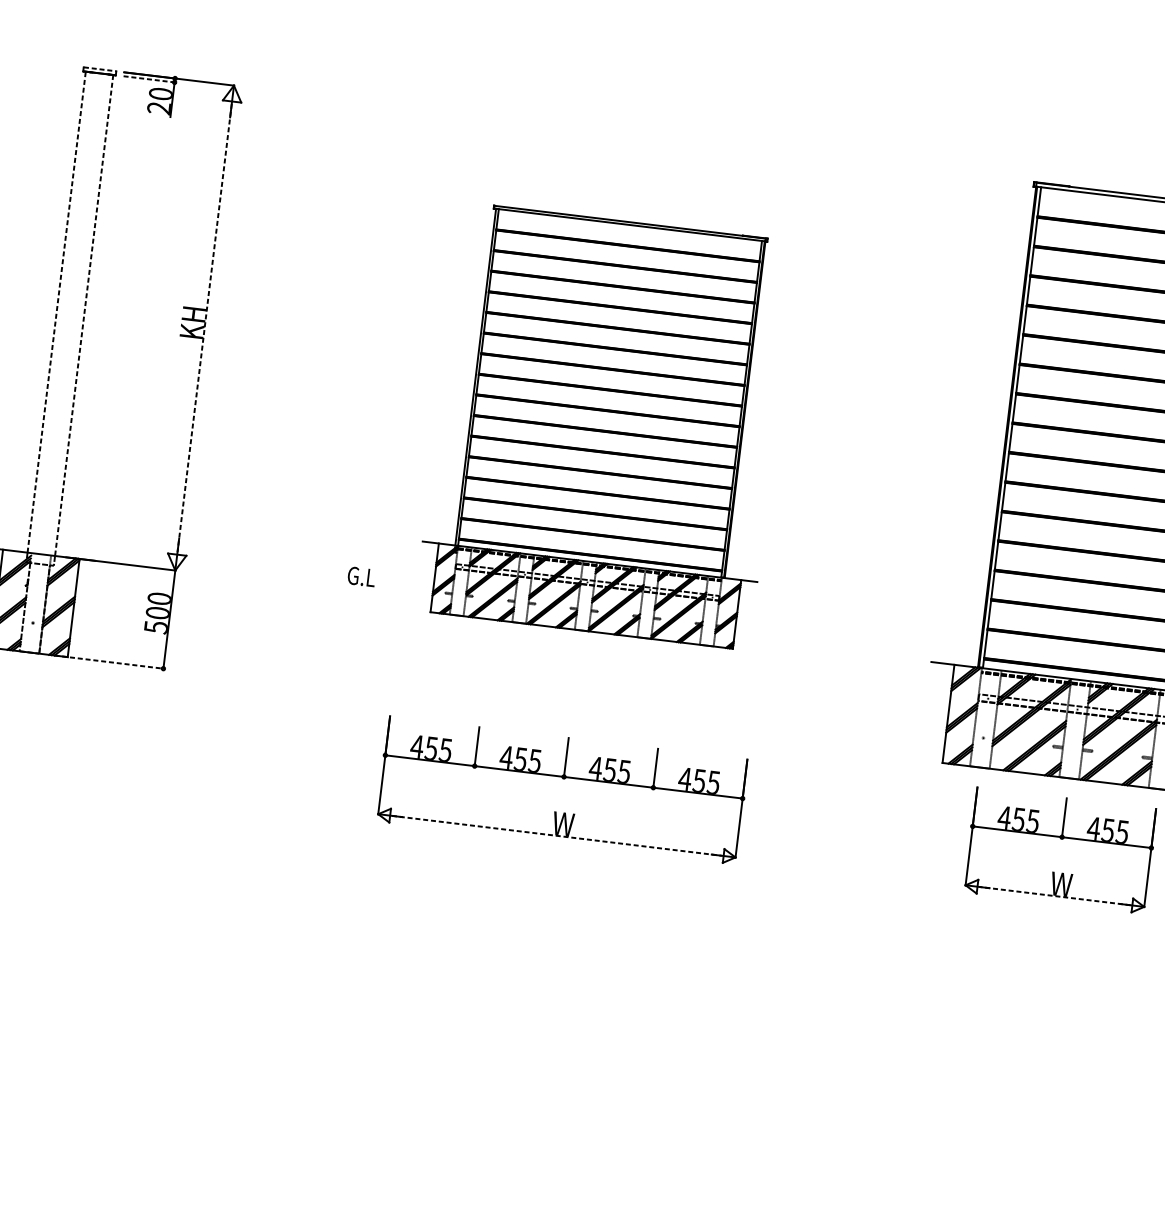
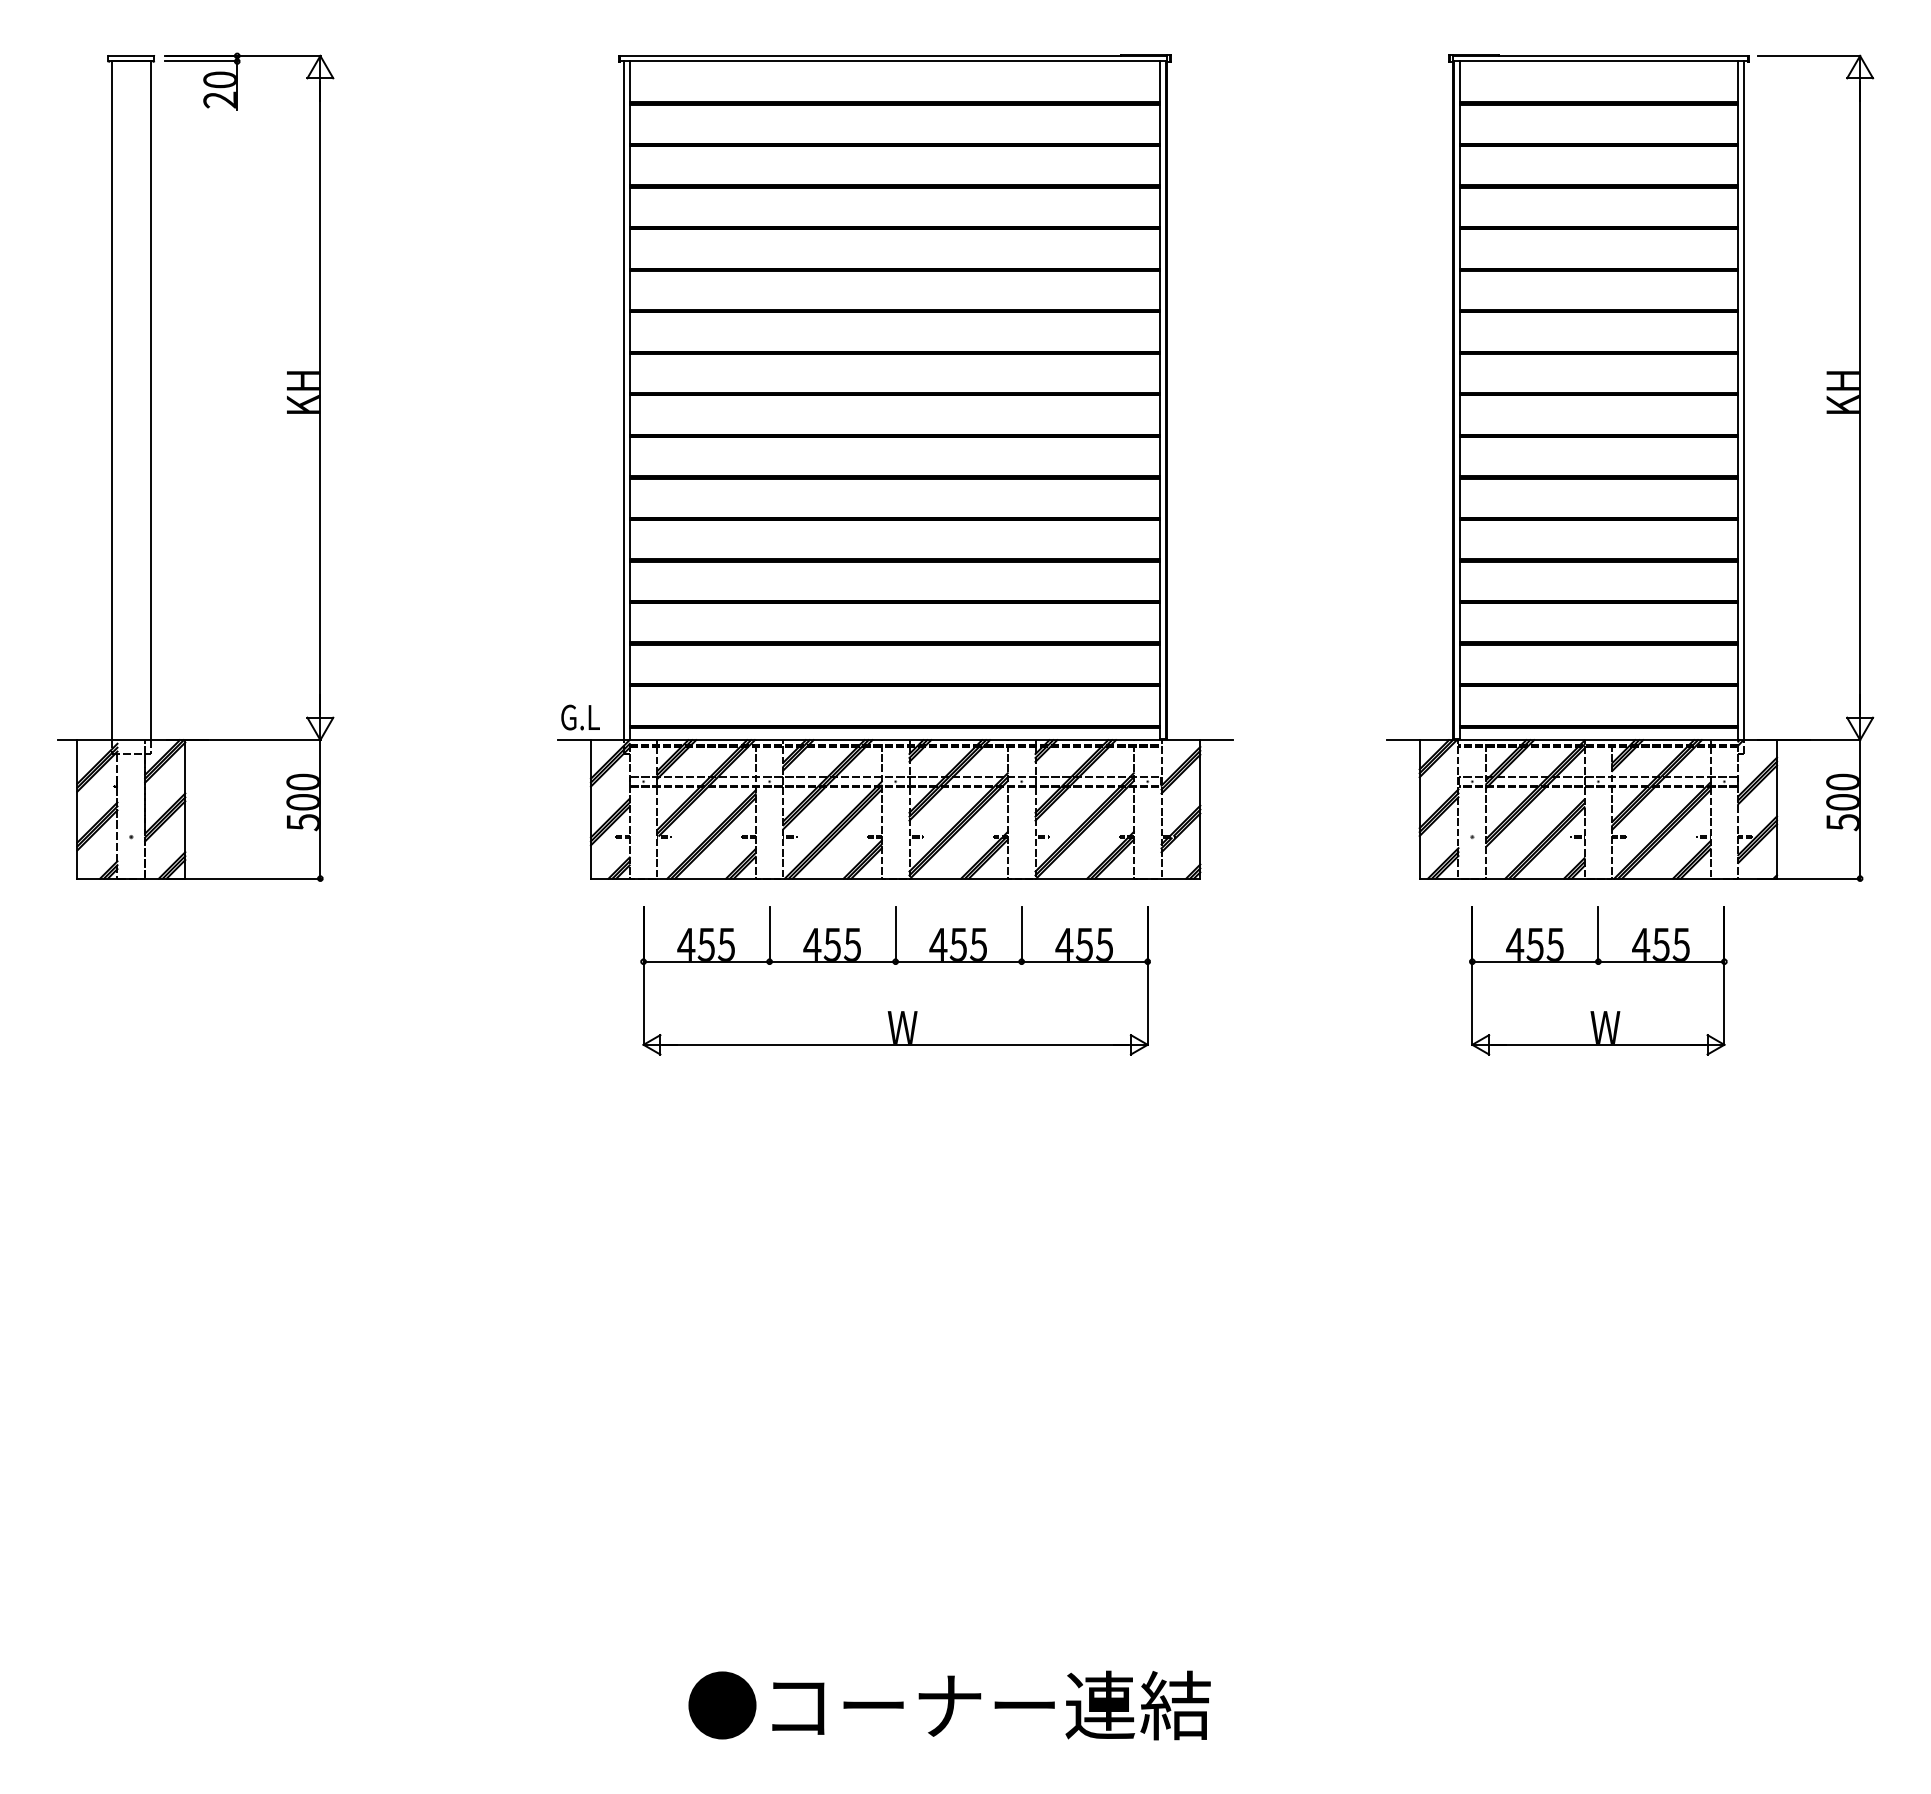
line: (100, 69) -> (131, 55), dashed -> solid
line: (149, 79) -> (201, 61), dashed -> solid
line: (56, 311) -> (111, 400), dashed -> solid
line: (83, 315) -> (150, 401), dashed -> solid
line: (204, 328) -> (320, 398), dashed -> solid
part: (606, 425) -> (895, 466), size x1.43
line: (109, 662) -> (244, 878), dashed -> solid
line: (556, 835) -> (895, 1044), dashed -> solid
line: (1055, 895) -> (1598, 1044), dashed -> solid

